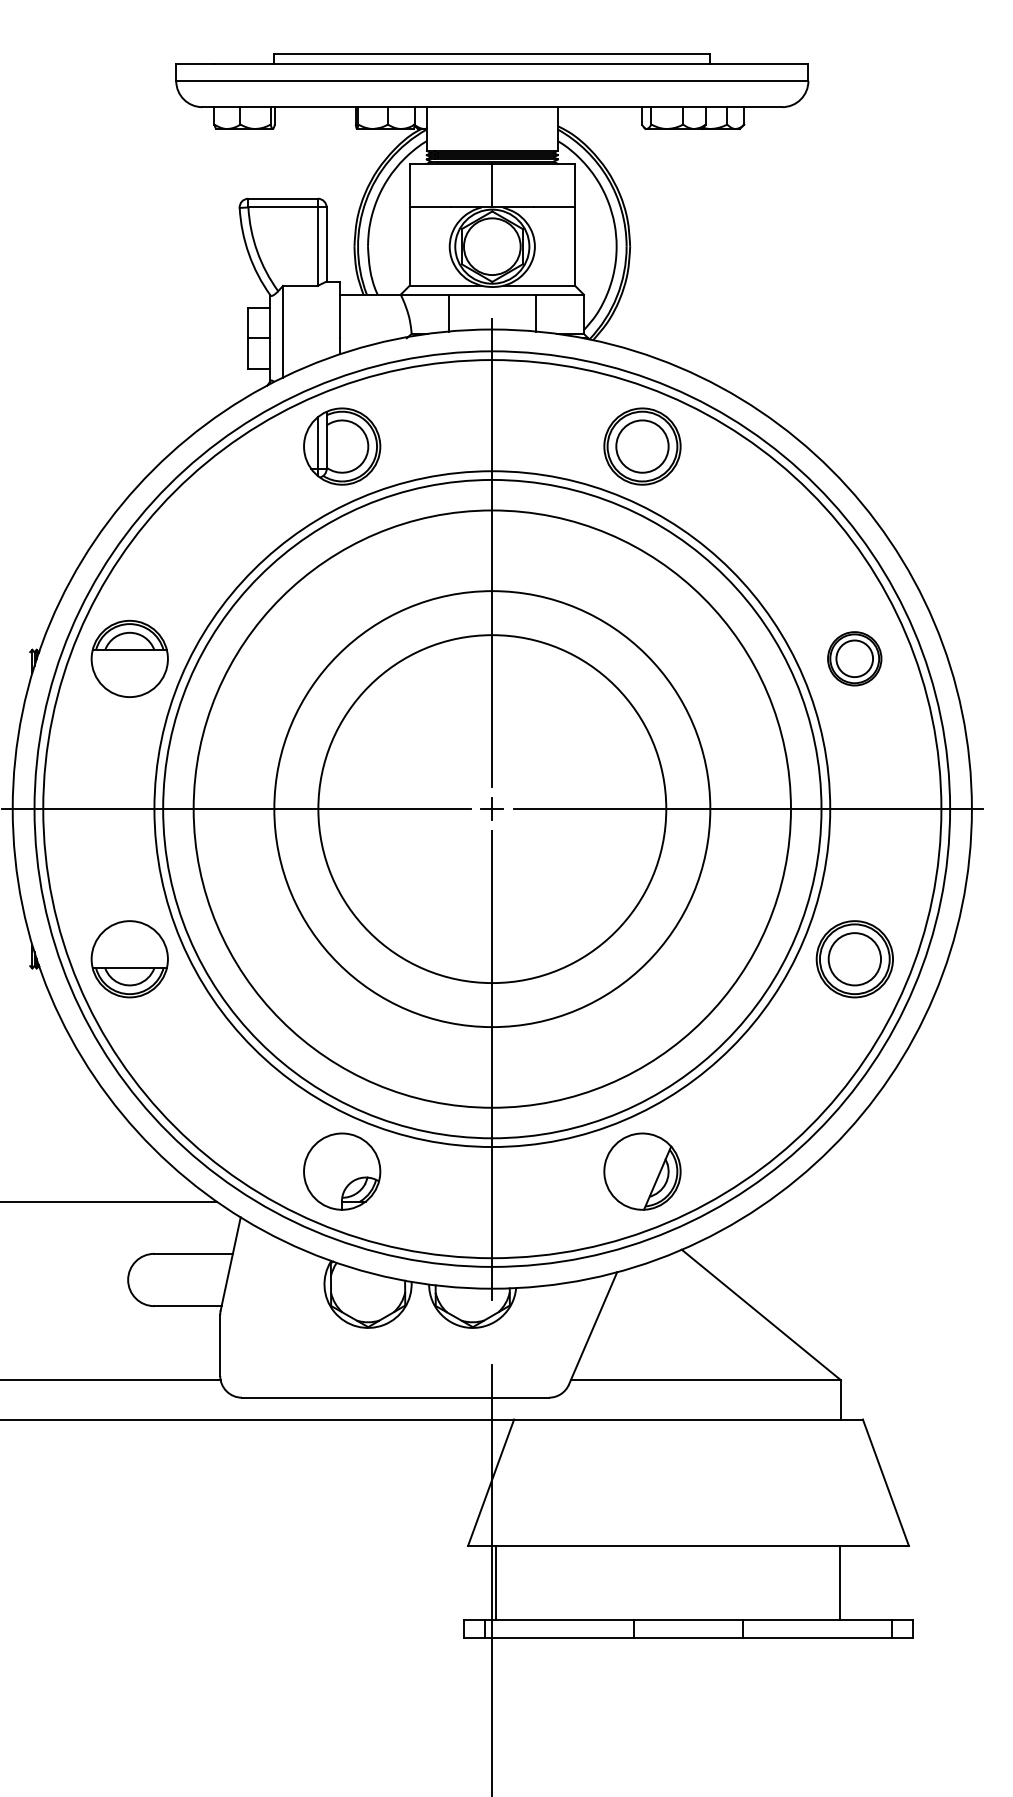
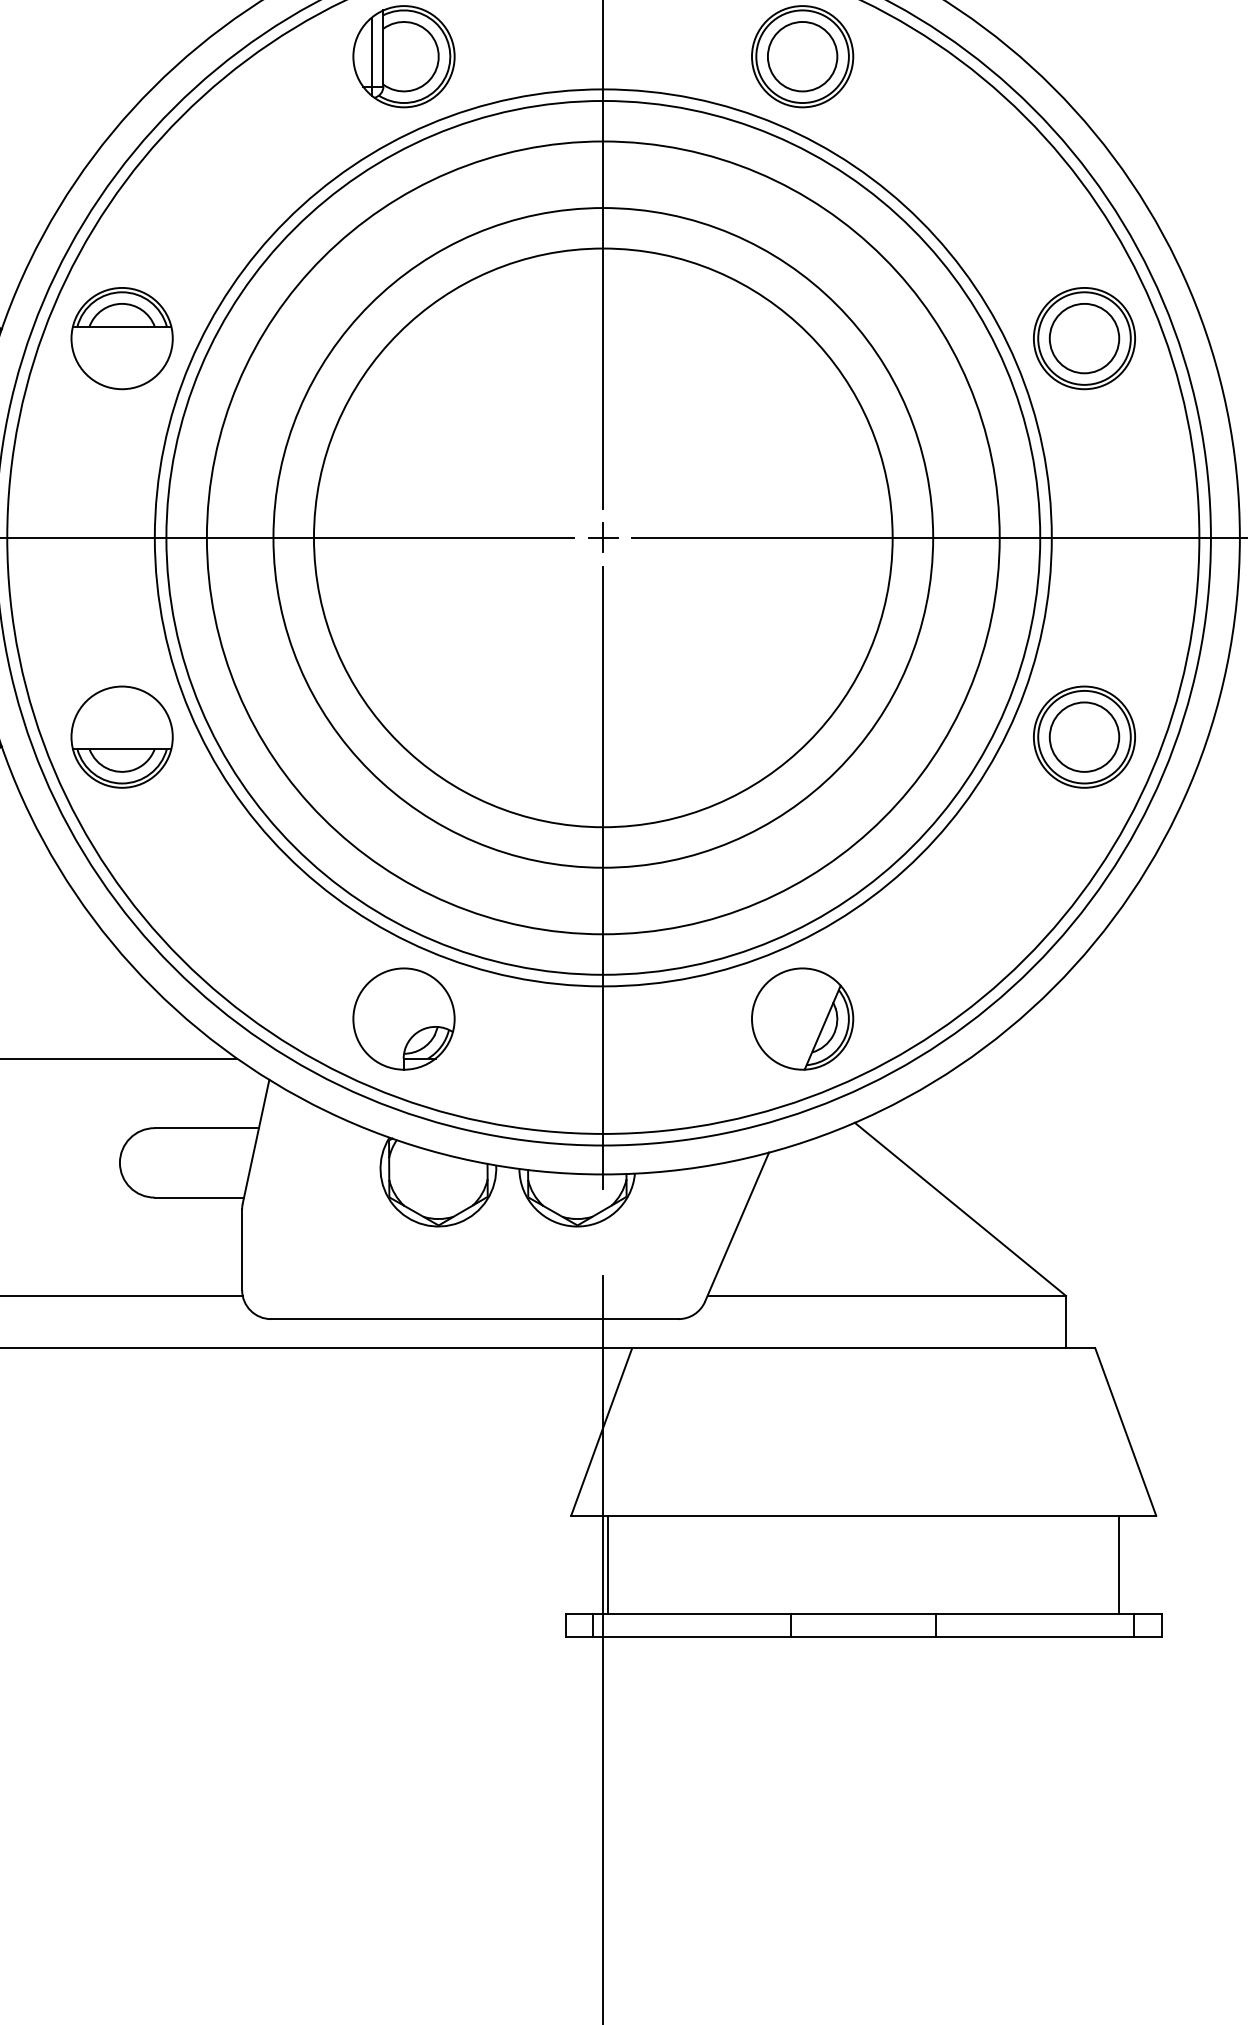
part: (854, 658) -> (1084, 337), size x1.43
circle: (491, 808) -> (602, 537), size x1.43
line: (840, 1582) -> (1119, 1564), moved

